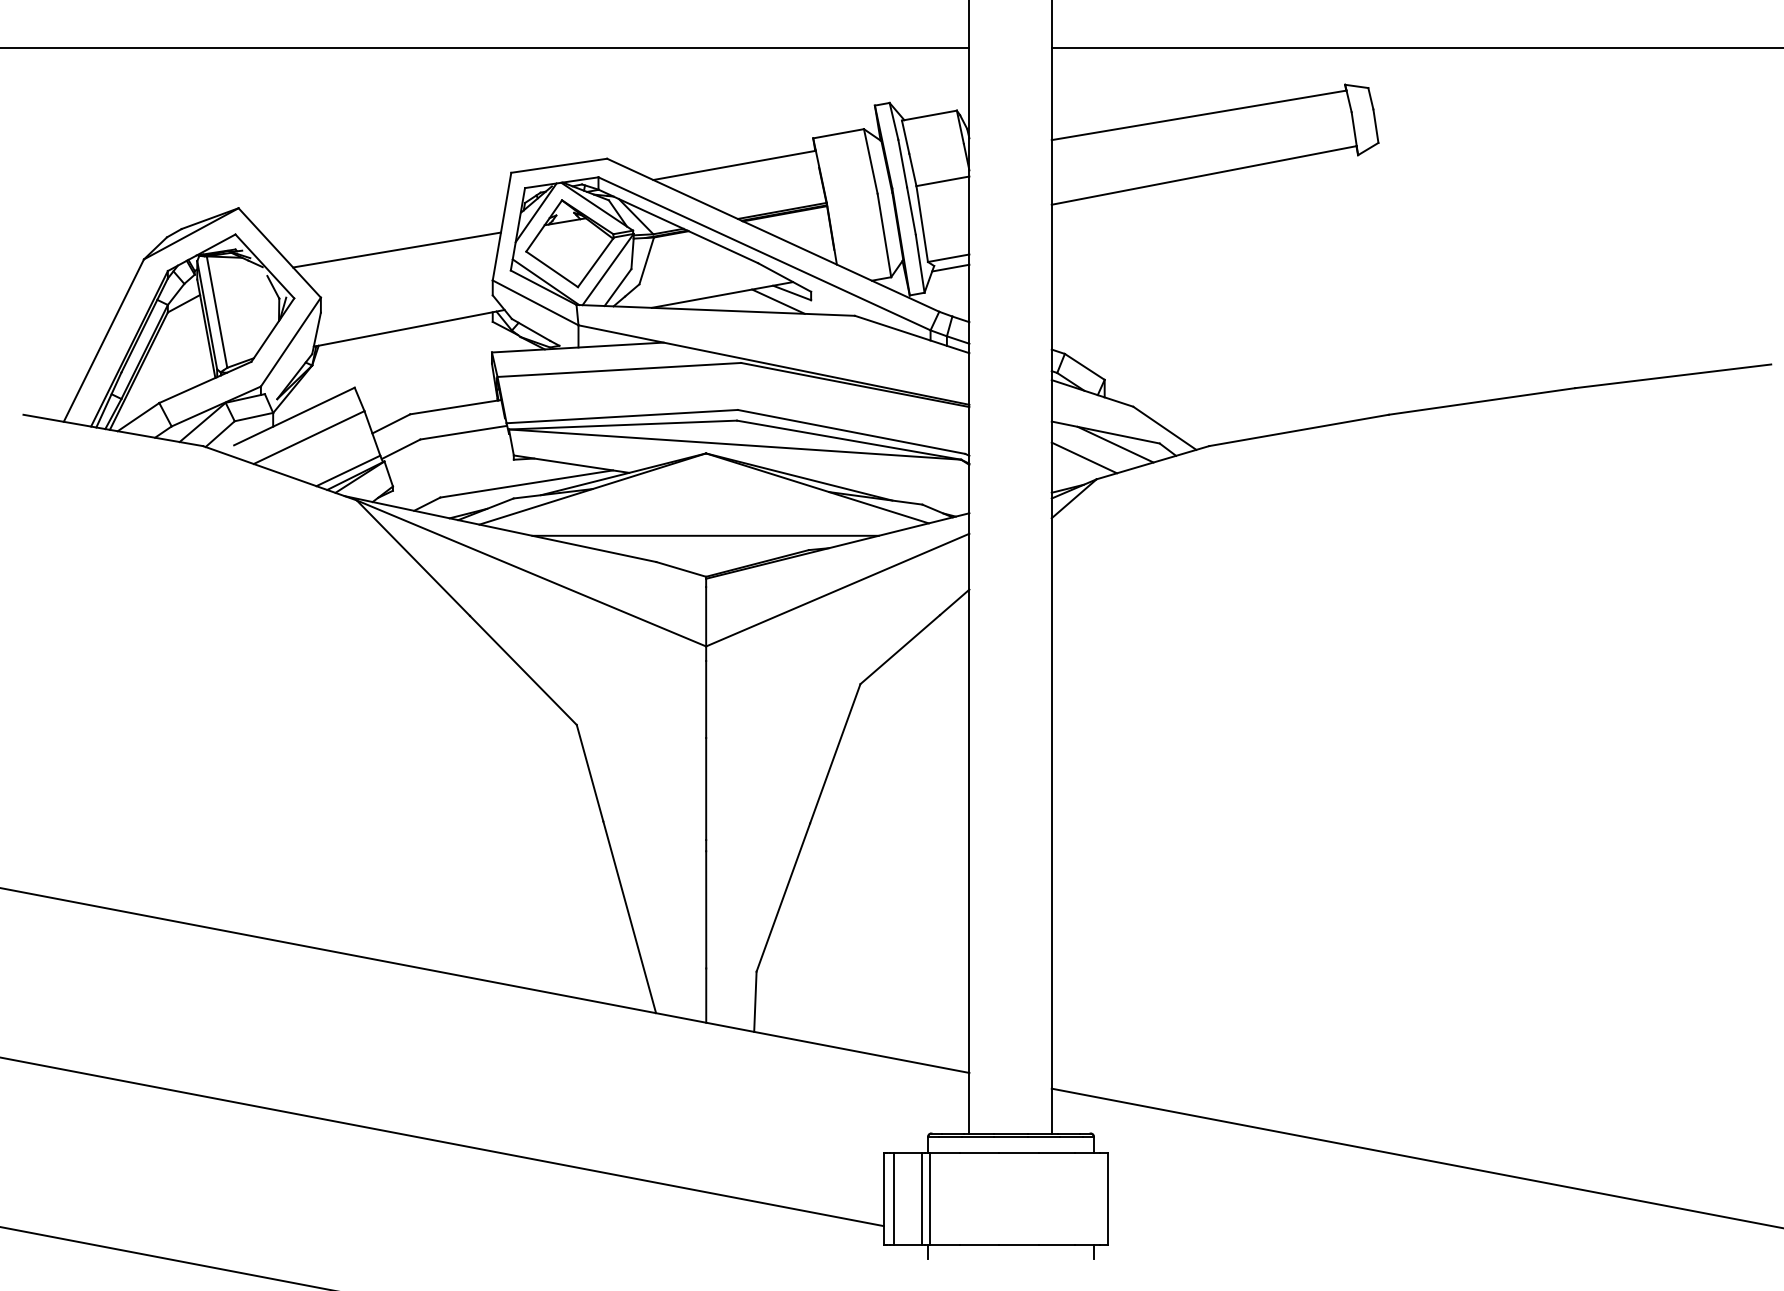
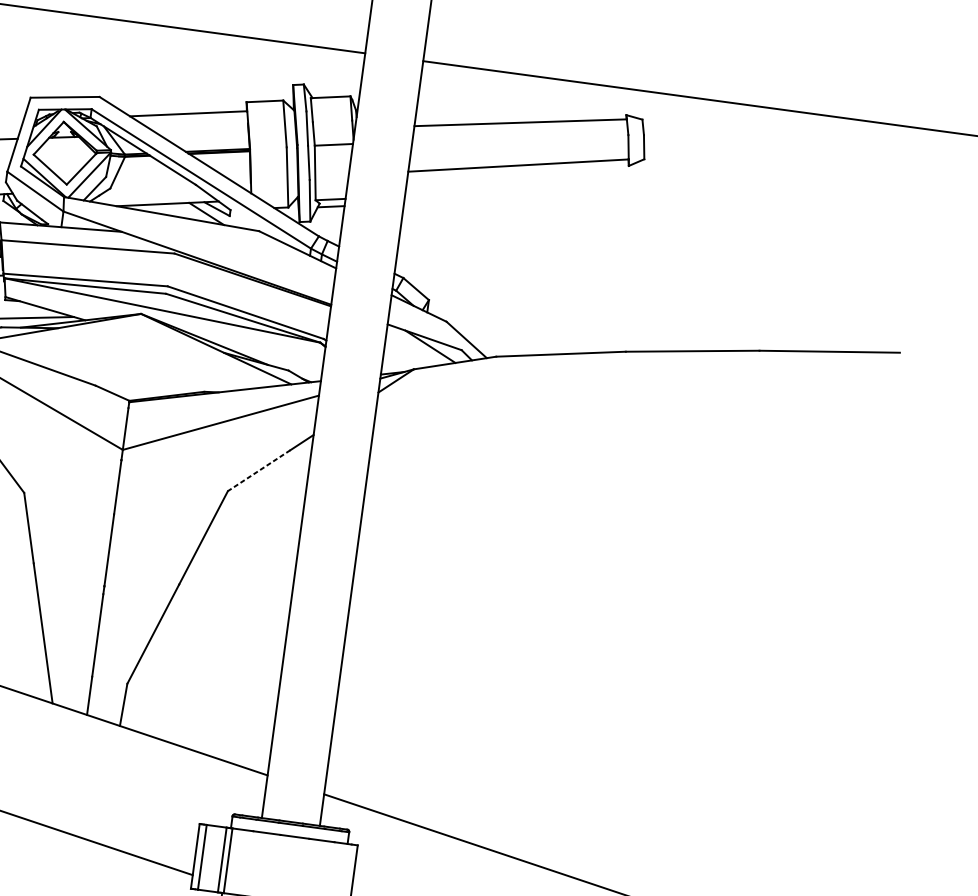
line: (1084, 457) -> (407, 352), removed
line: (705, 535) -> (132, 371), removed
line: (900, 649) -> (259, 470), solid -> dashed

